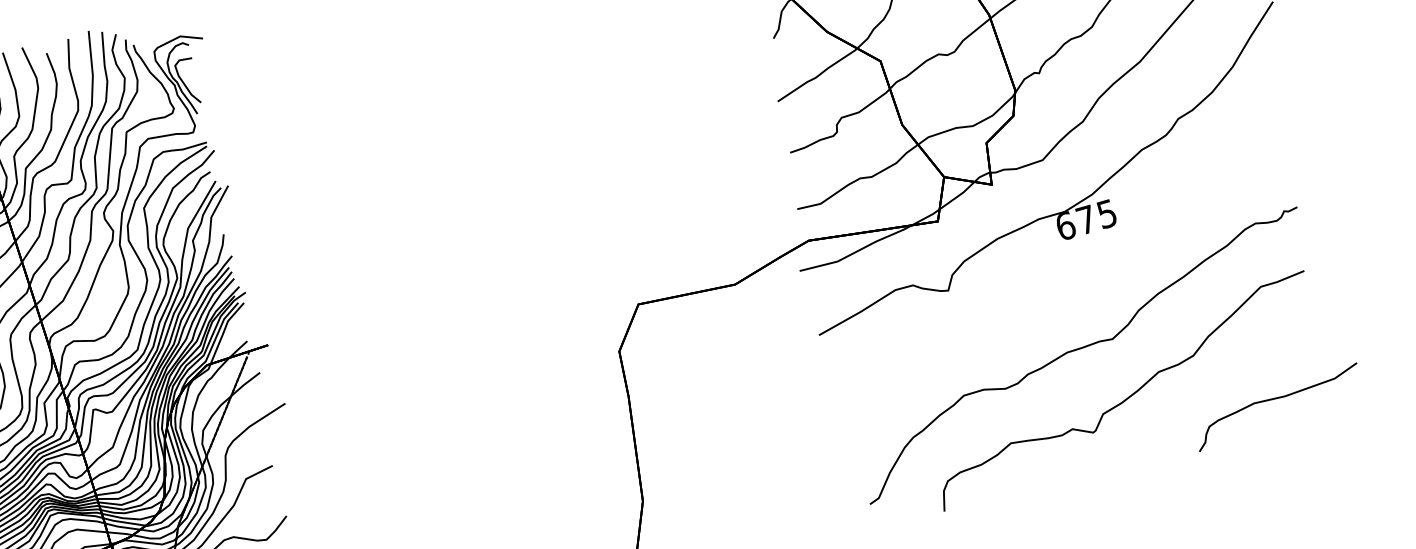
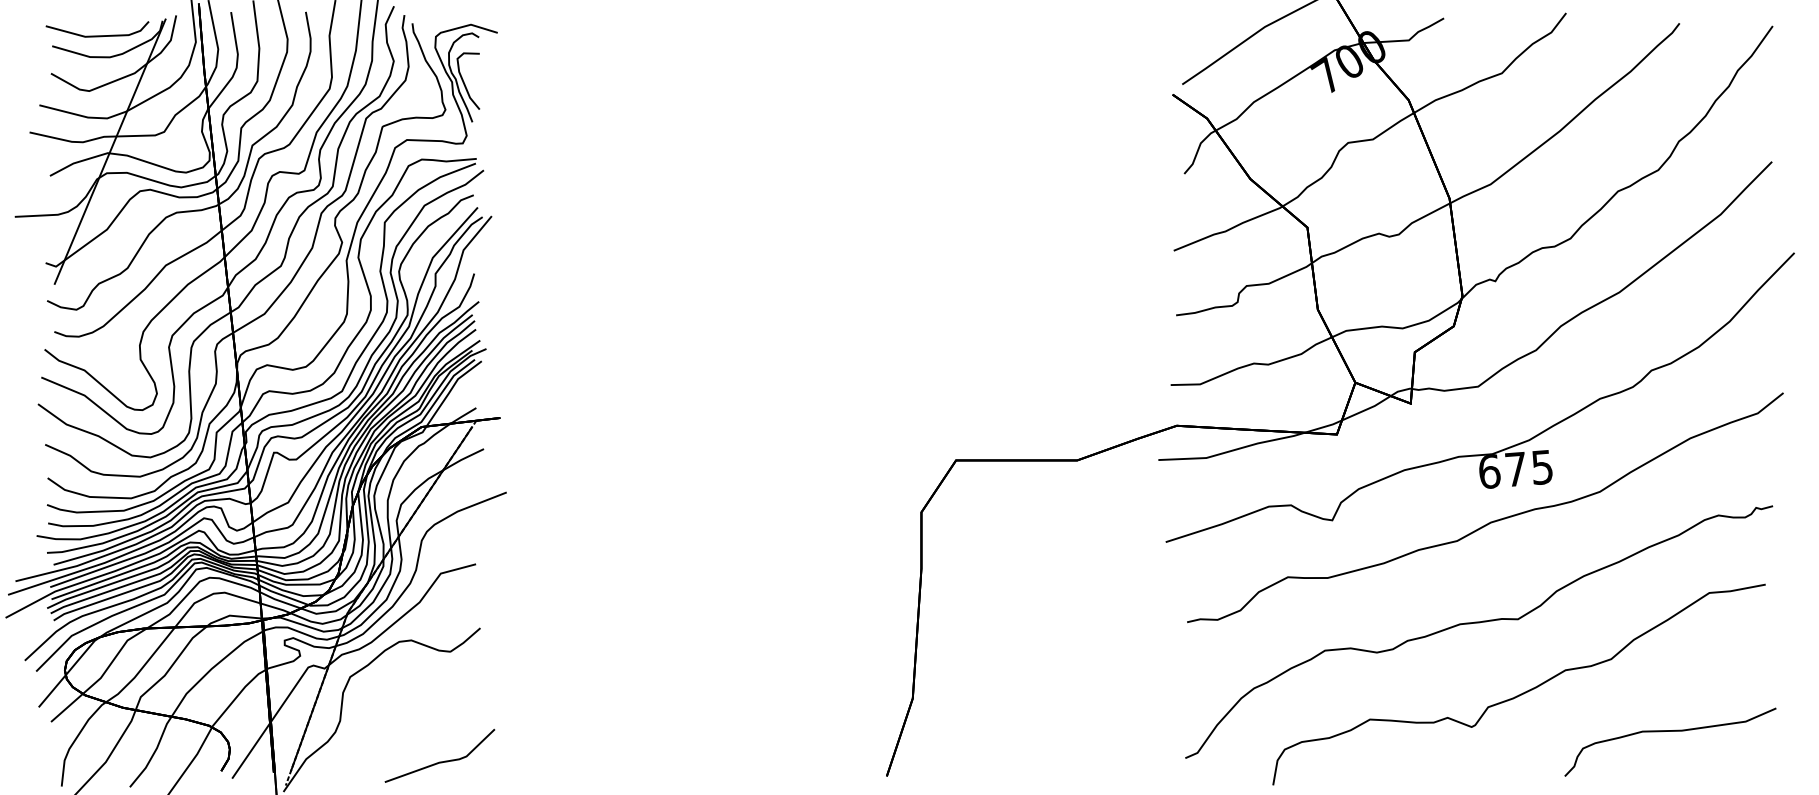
curve: (1074, 265) -> (1490, 521), added
part: (1276, 398) -> (1670, 731), moved

